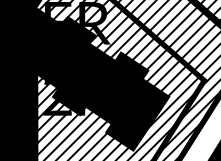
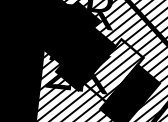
fill: (116, 88) -> (113, 70), removed

